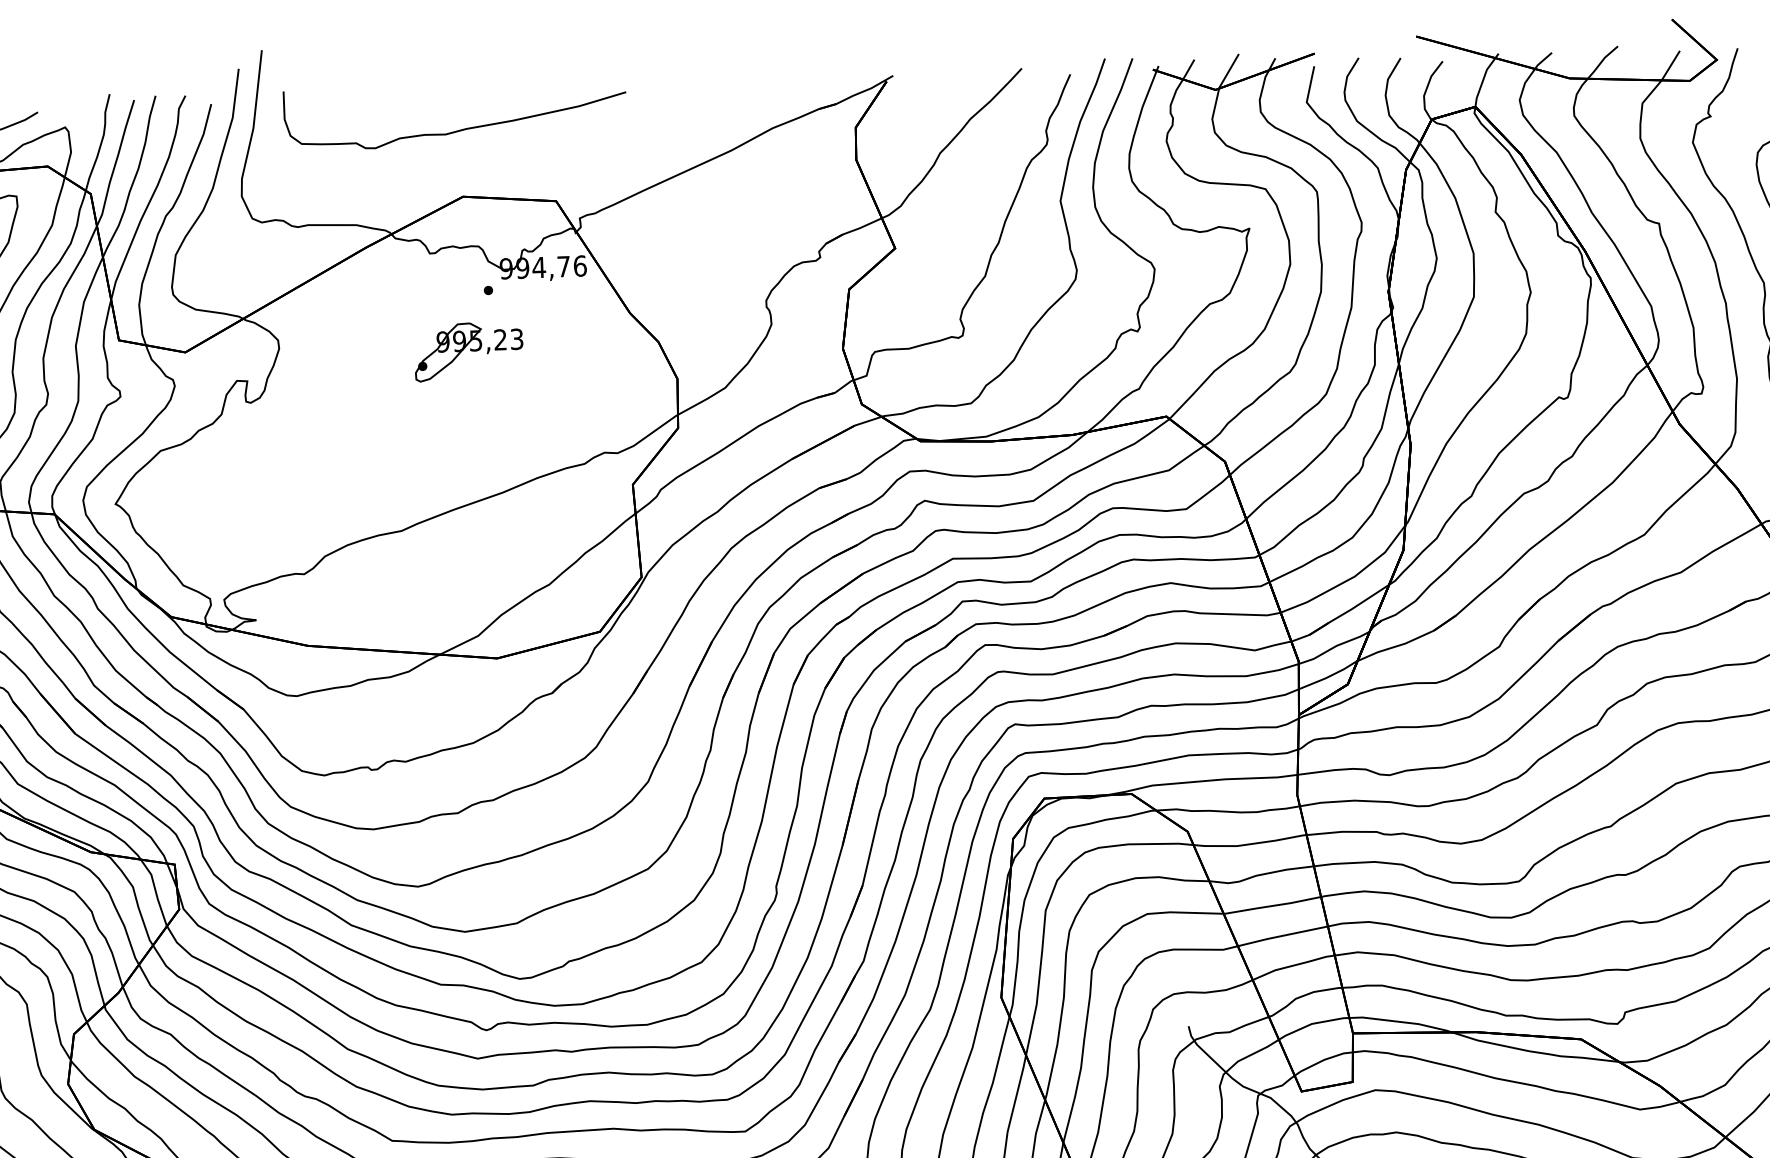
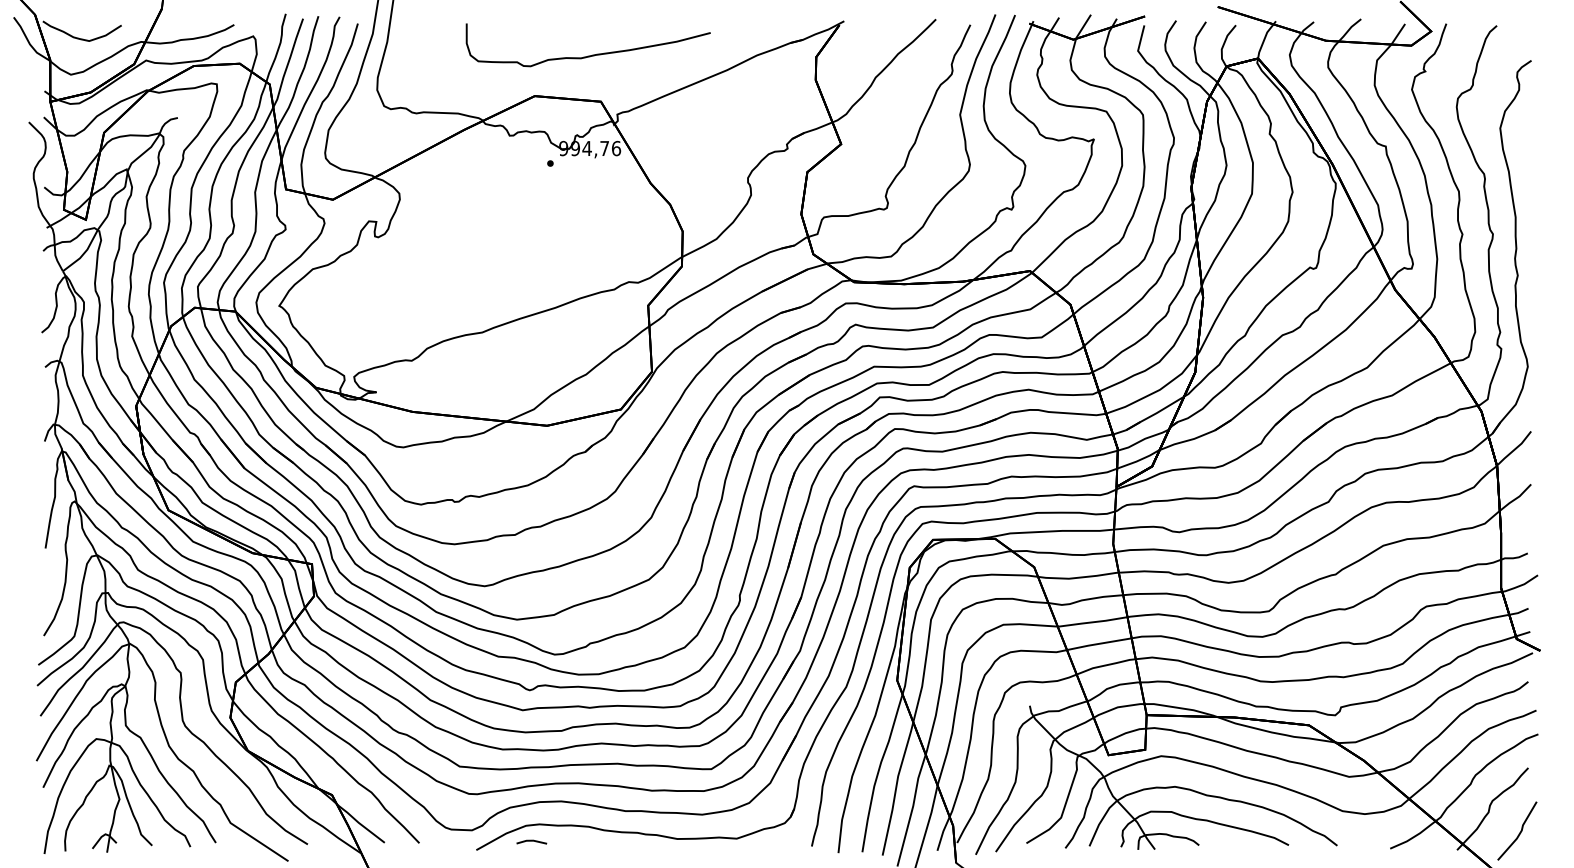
curve: (454, 130) -> (587, 55), moved
part: (468, 351) -> (534, 206), removed

